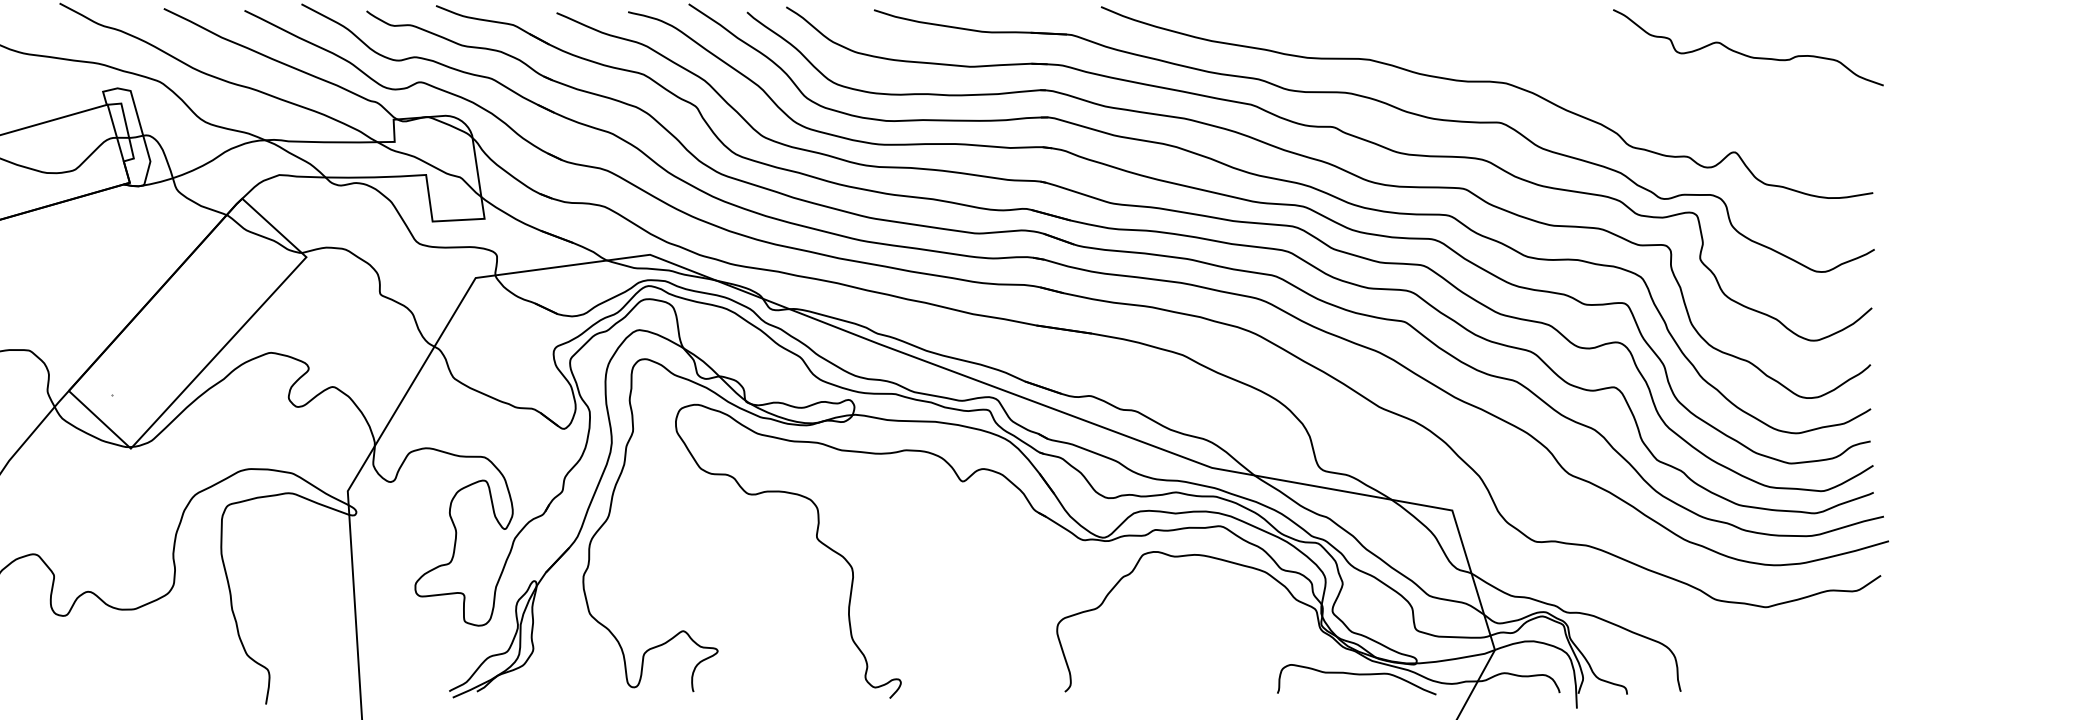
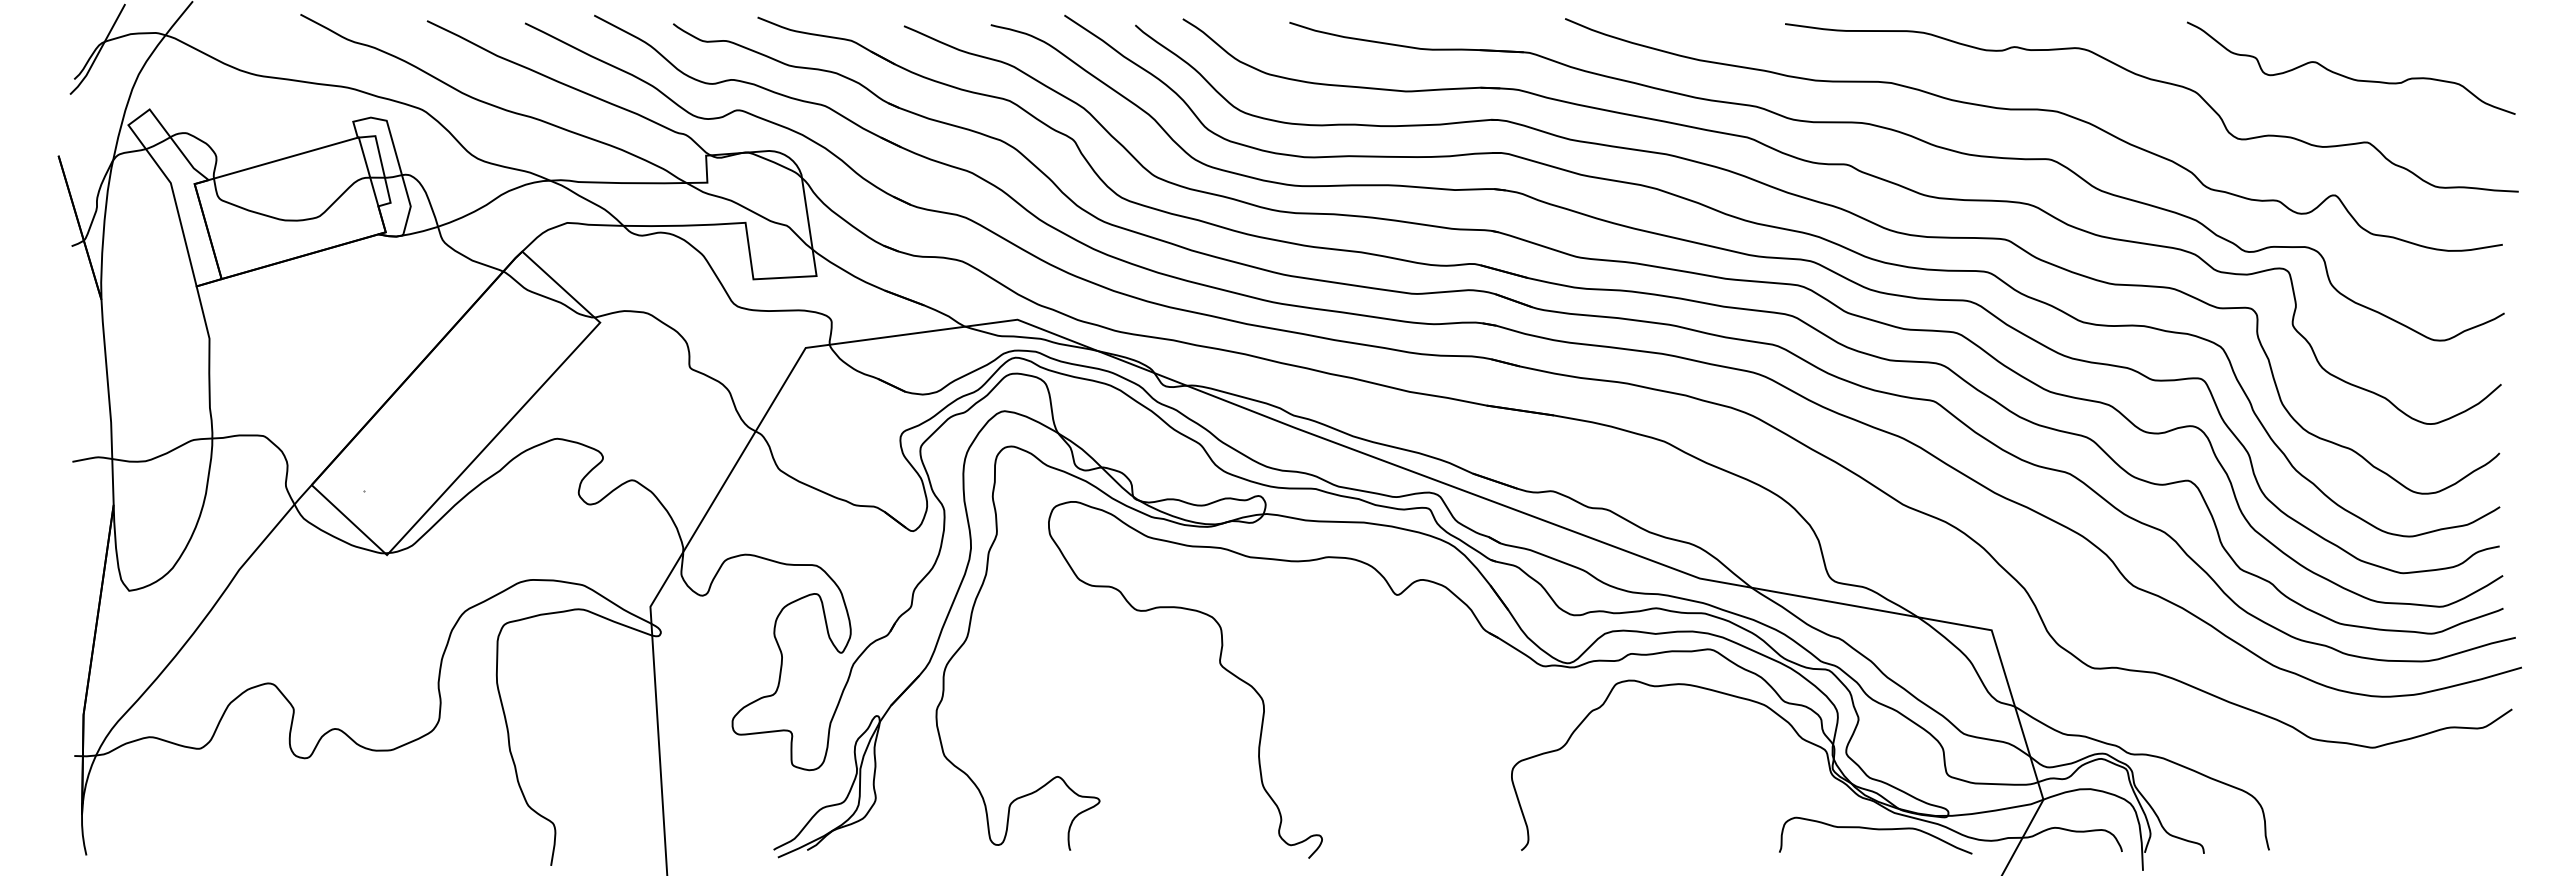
curve: (1590, 59) -> (2159, 82), added

